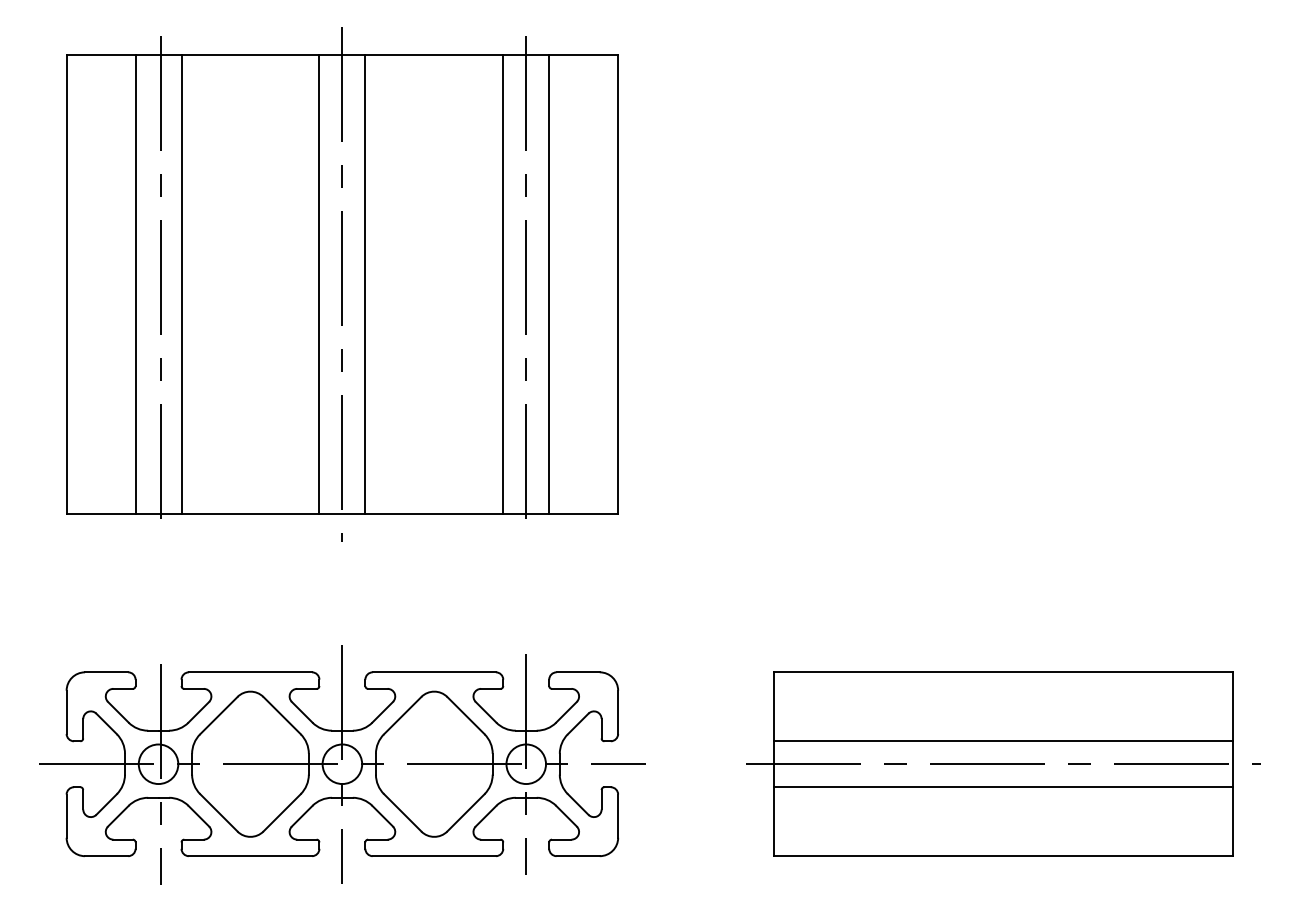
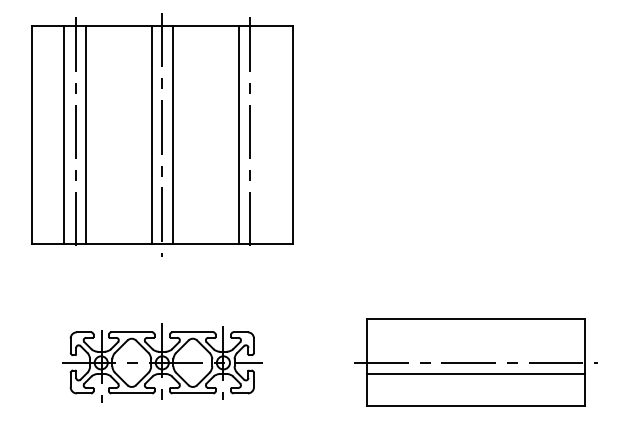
line: (548, 285) -> (260, 135), removed
line: (1003, 740) -> (476, 351), removed
part: (340, 763) -> (161, 362), size x0.7

